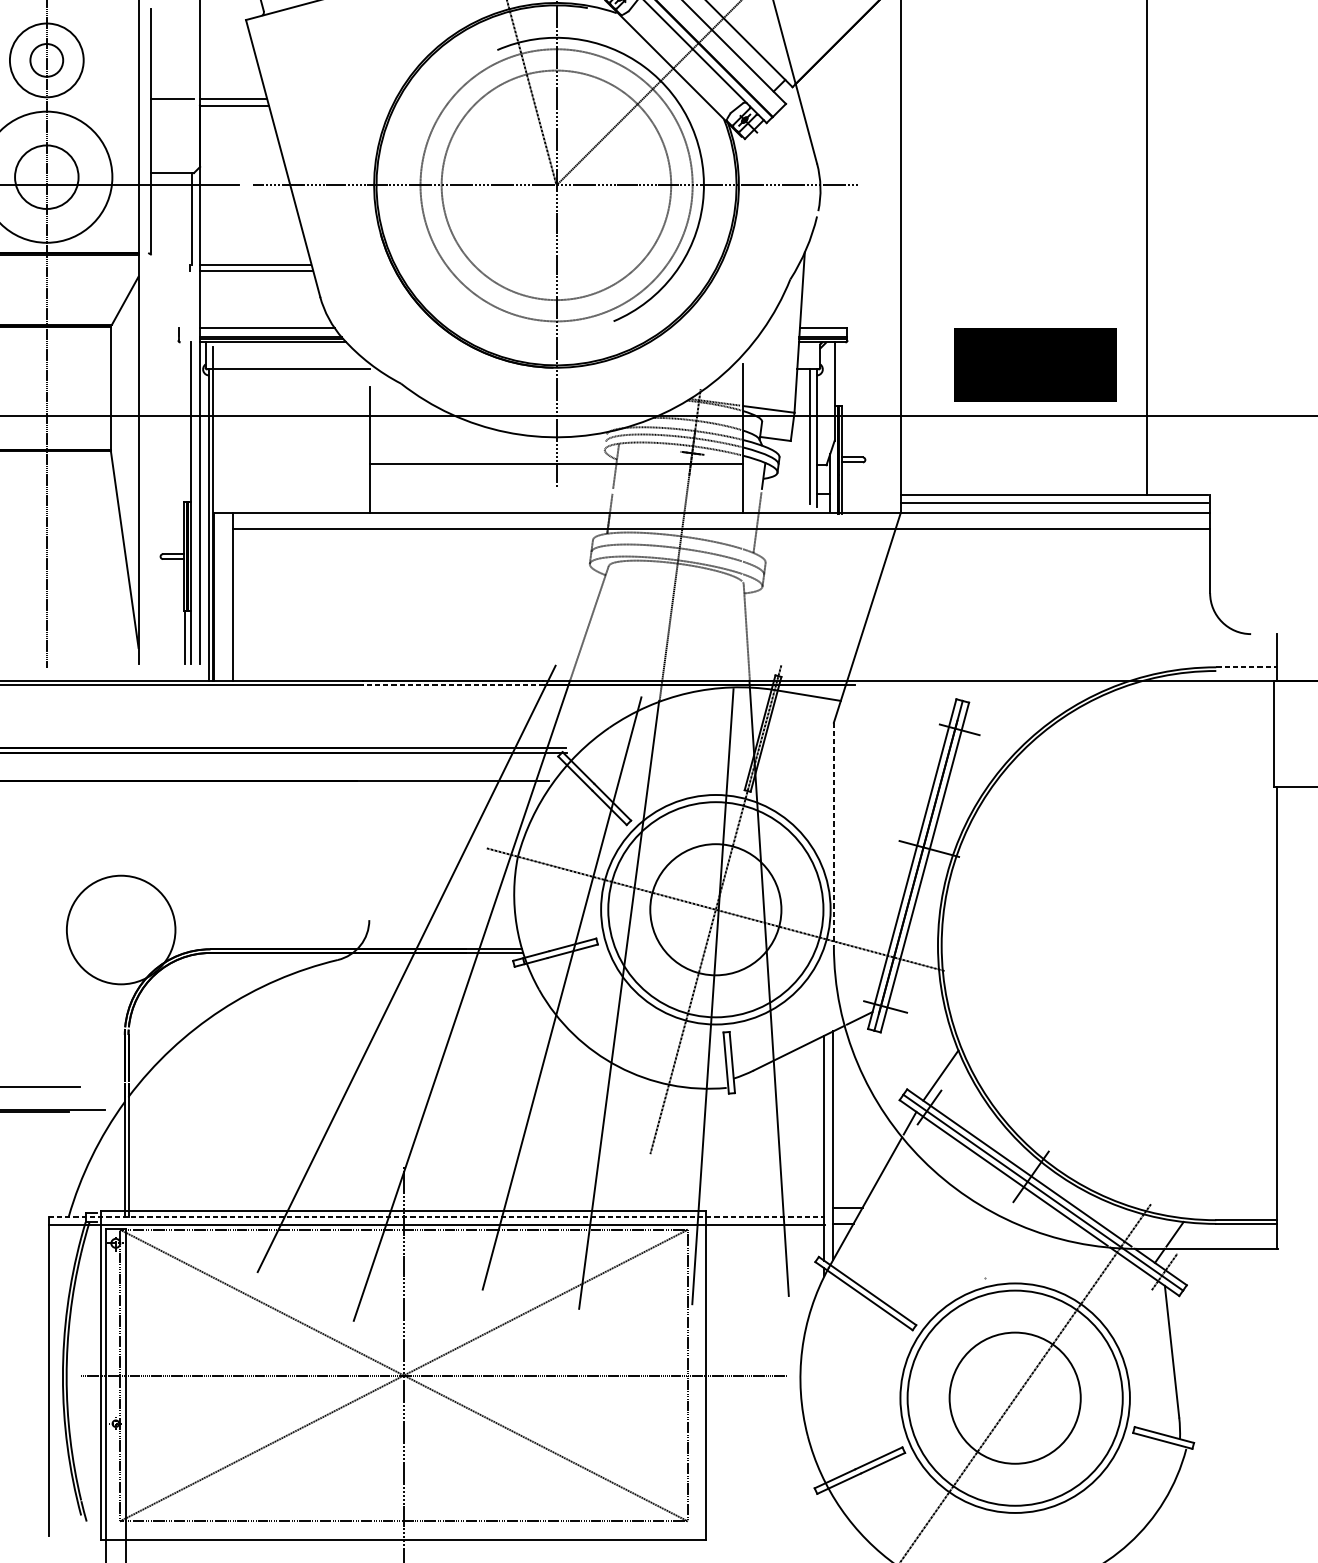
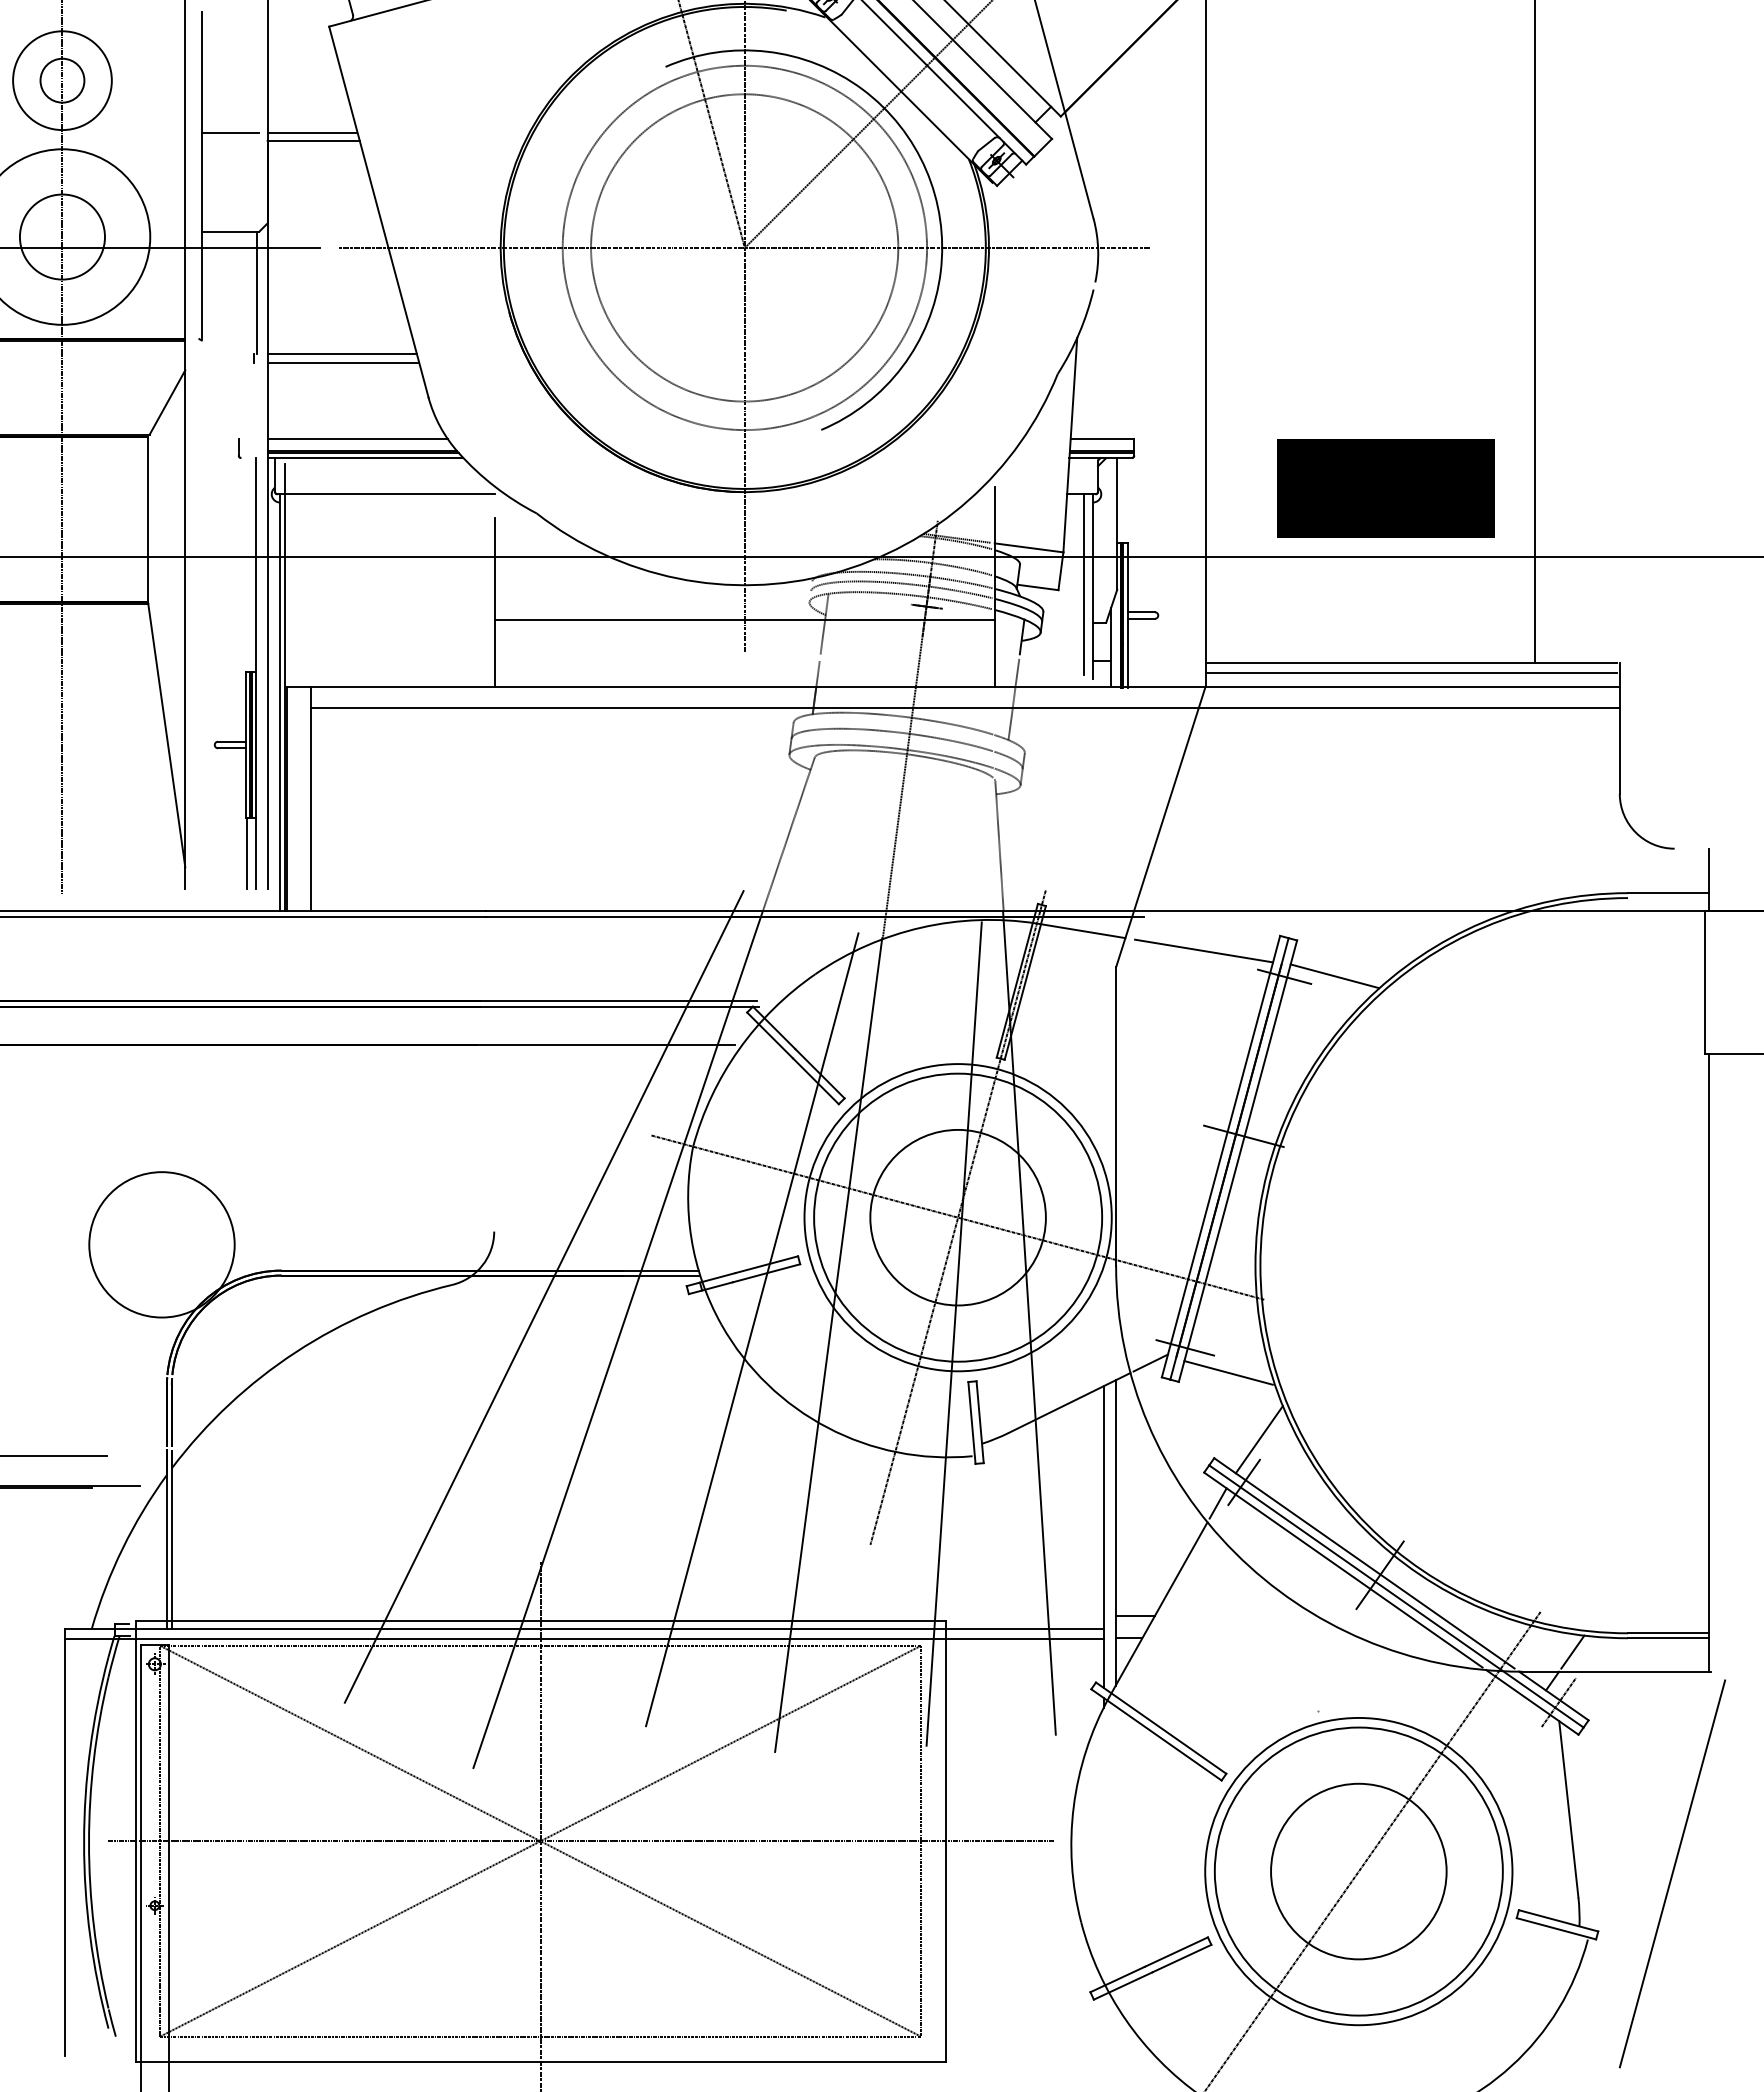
line: (1246, 667) -> (1668, 893), dashed -> solid
line: (453, 685) -> (607, 917), dashed -> solid
line: (899, 710) -> (1204, 950), added
line: (997, 729) -> (1334, 976), added
line: (834, 834) -> (1116, 1116), dashed -> solid
line: (917, 1025) -> (1228, 1372), added
line: (436, 1216) -> (584, 1628), dashed -> solid
line: (1249, 1399) -> (1672, 1873), added

